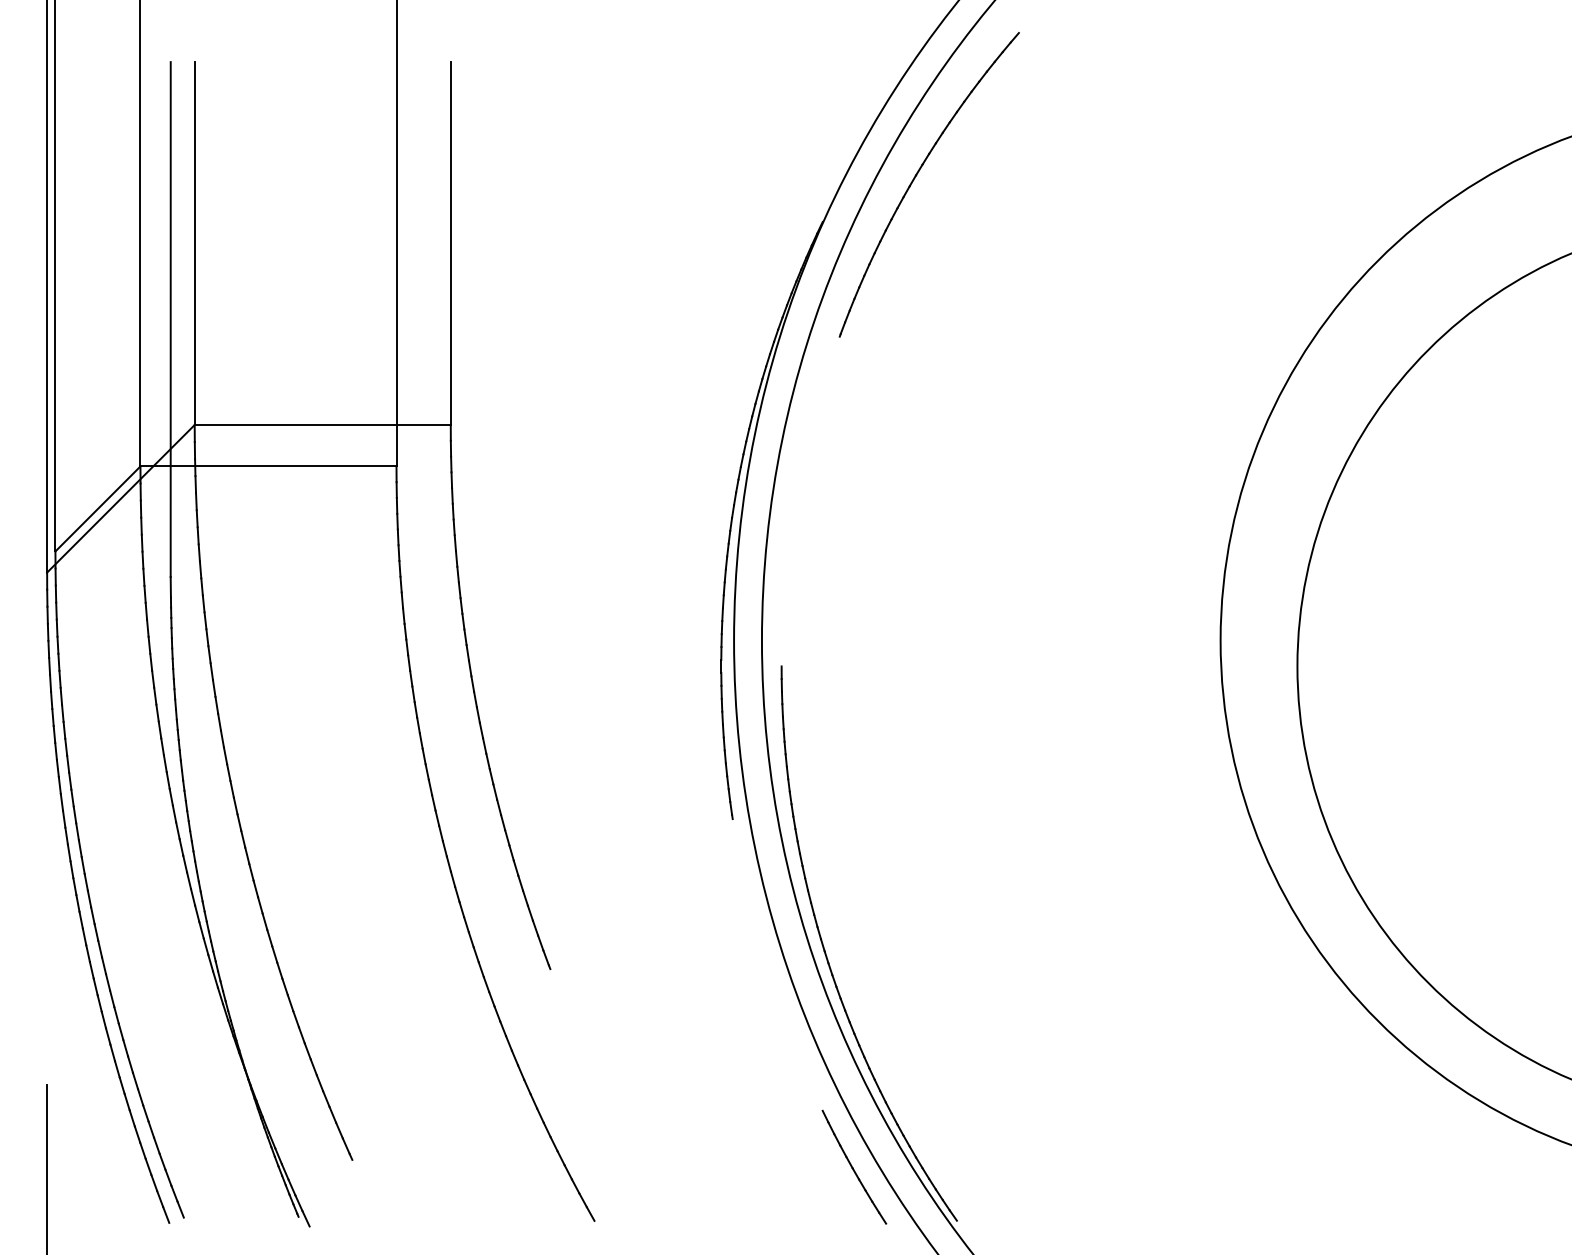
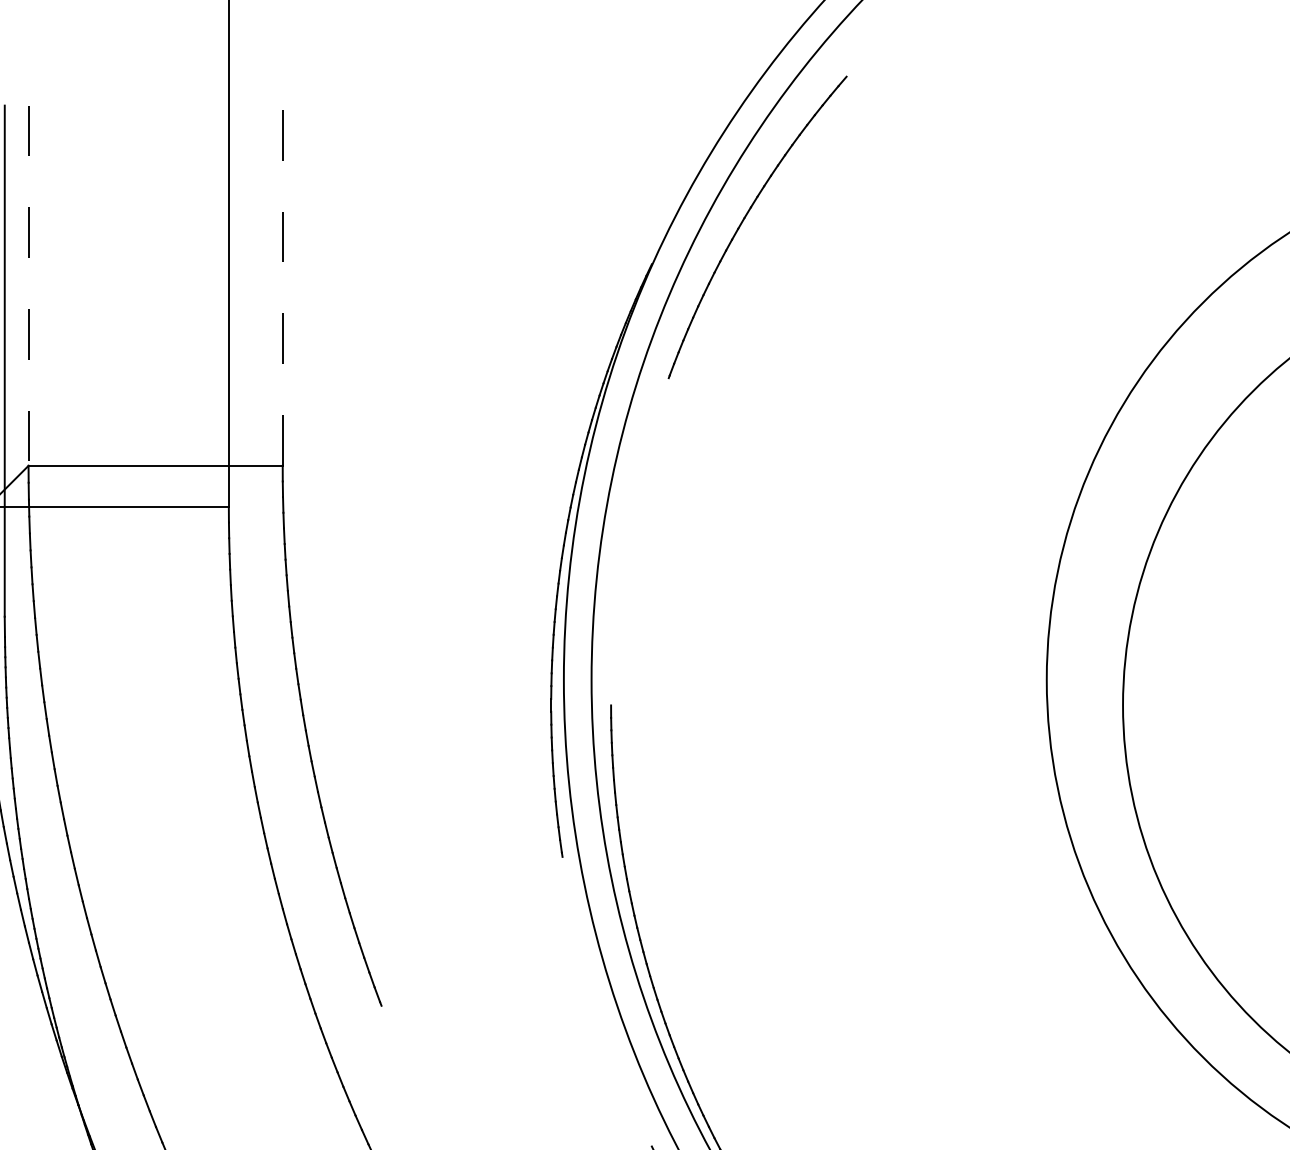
line: (450, 243) -> (282, 285), solid -> dashed
line: (194, 244) -> (28, 286), solid -> dashed

